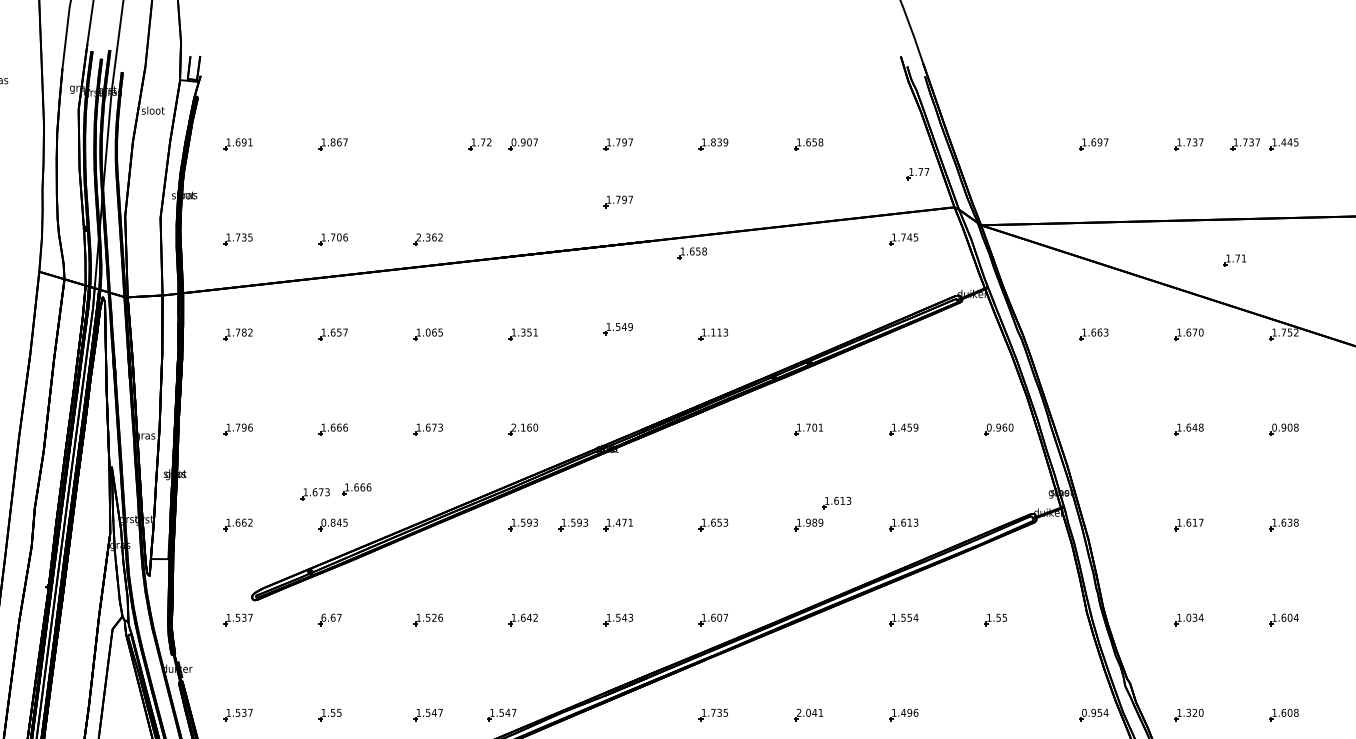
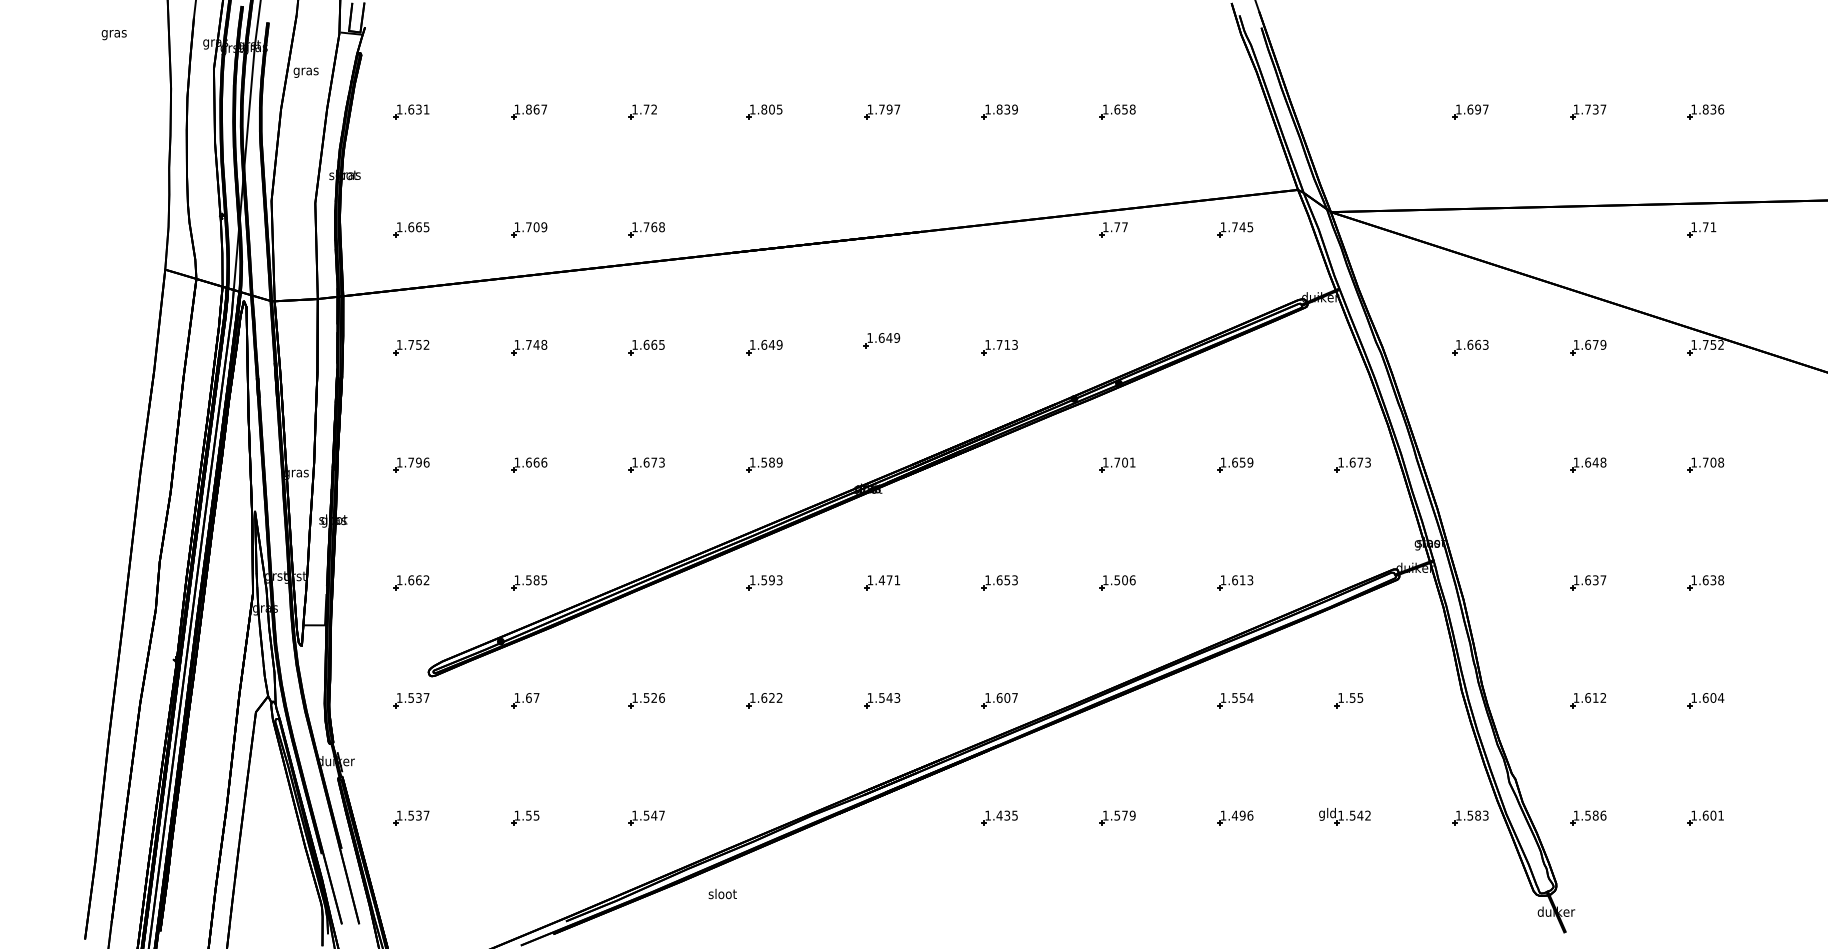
text: (153, 111) -> (306, 71), sloot -> gras
text: (243, 142) -> (418, 109), 1.691 -> 1.631
text: (524, 142) -> (765, 109), 0.907 -> 1.805
text: (1290, 142) -> (1713, 109), 1.445 -> 1.836
part: (479, 143) -> (642, 111), moved
part: (1245, 143) -> (1658, 111), removed
part: (917, 173) -> (1113, 229), moved
part: (617, 201) -> (881, 182), removed
text: (240, 237) -> (414, 227), 1.735 -> 1.665
text: (345, 237) -> (544, 227), 1.706 -> 1.709
text: (429, 237) -> (648, 227), 2.362 -> 1.768
part: (692, 253) -> (973, 246), removed
part: (1234, 260) -> (1701, 229), moved
text: (617, 326) -> (881, 337), 1.549 -> 1.649
text: (243, 332) -> (418, 344), 1.782 -> 1.752
text: (339, 332) -> (536, 344), 1.657 -> 1.748
text: (428, 332) -> (646, 344), 1.065 -> 1.665
text: (529, 332) -> (771, 344), 1.351 -> 1.649
text: (713, 332) -> (999, 344), 1.113 -> 1.713
text: (1201, 332) -> (1603, 344), 1.670 -> 1.679
text: (524, 427) -> (765, 462), 2.160 -> 1.589
text: (903, 427) -> (1234, 462), 1.459 -> 1.659
text: (1000, 427) -> (1354, 462), 0.960 -> 1.673
text: (1278, 427) -> (1699, 462), 0.908 -> 1.708
part: (357, 488) -> (558, 538), removed
part: (315, 493) -> (506, 544), removed
part: (836, 502) -> (1152, 555), removed
text: (331, 522) -> (526, 580), 0.845 -> 1.585
text: (814, 522) -> (1124, 580), 1.989 -> 1.506
text: (1194, 522) -> (1595, 580), 1.617 -> 1.637
part: (573, 524) -> (826, 582), removed
text: (323, 617) -> (517, 697), 6.67 -> 1.67
text: (529, 617) -> (771, 697), 1.642 -> 1.622
text: (1194, 617) -> (1595, 697), 1.034 -> 1.612
text: (713, 712) -> (999, 815), 1.735 -> 1.435
text: (810, 712) -> (1119, 815), 2.041 -> 1.579
text: (1094, 712) -> (1471, 815), 0.954 -> 1.583
text: (1194, 712) -> (1595, 815), 1.320 -> 1.586
text: (1296, 712) -> (1721, 815), 1.608 -> 1.601
part: (992, 713) -> (1344, 816), added
part: (501, 714) -> (737, 817), removed

